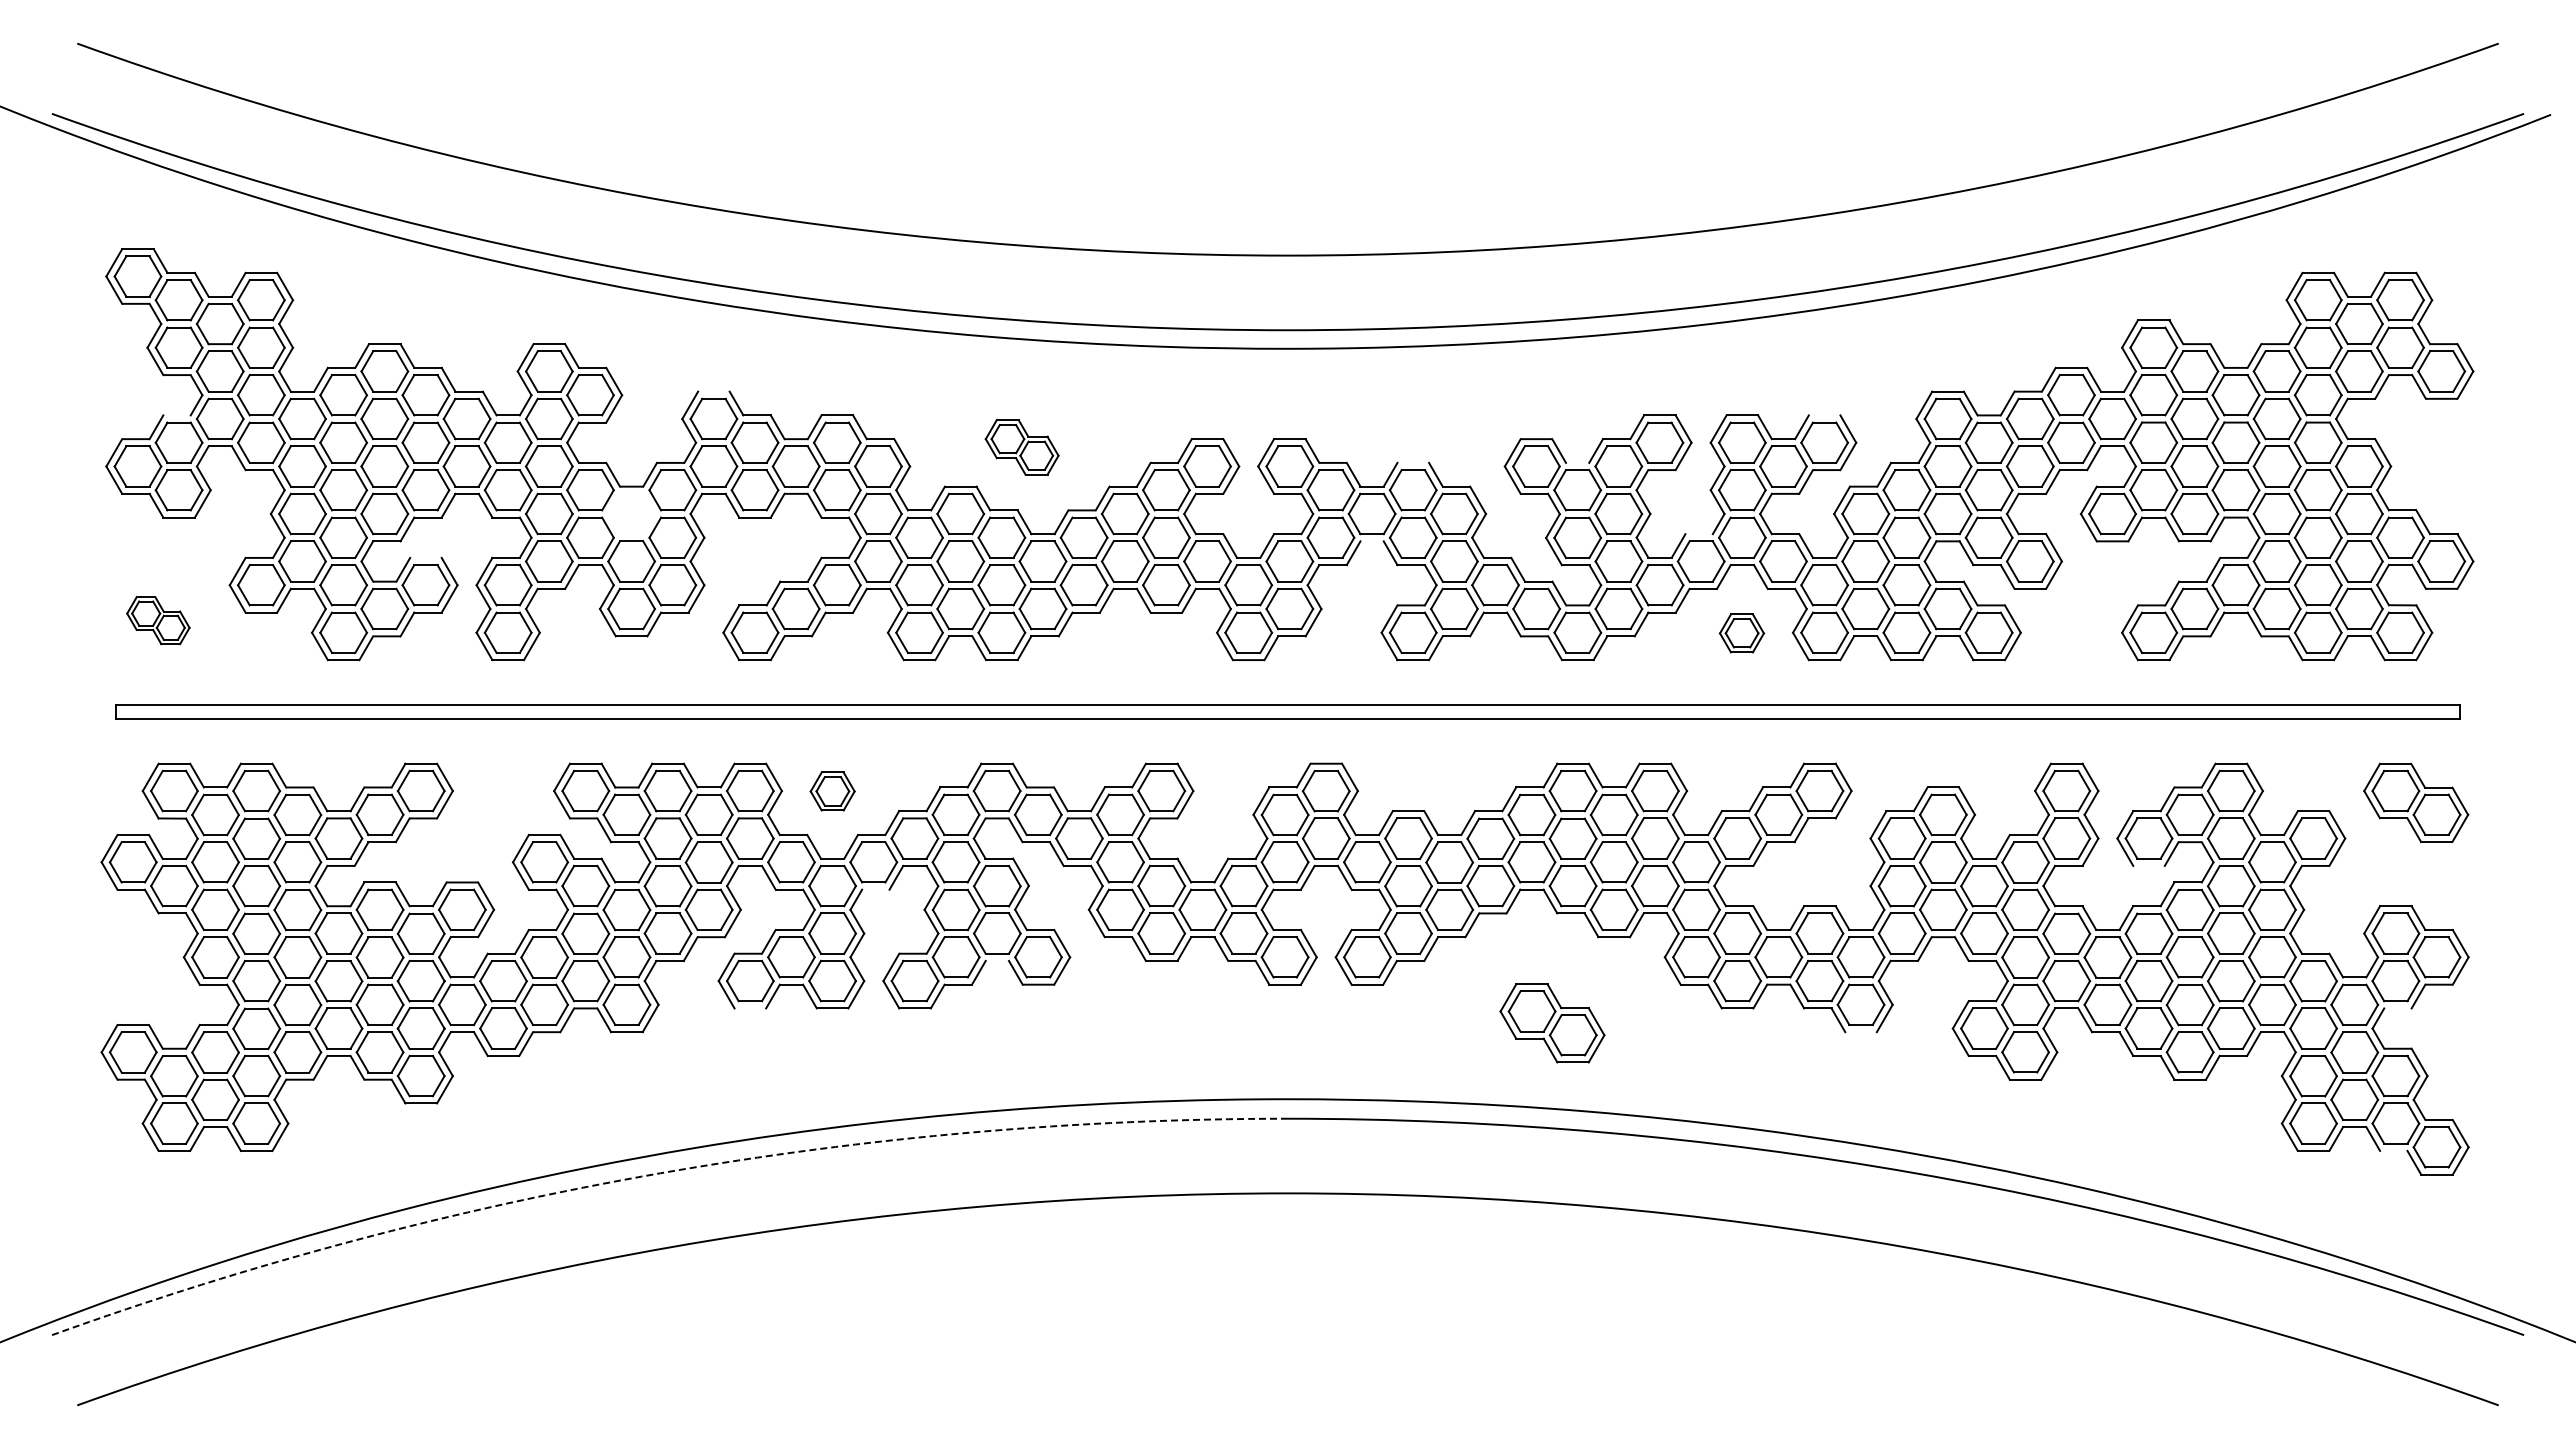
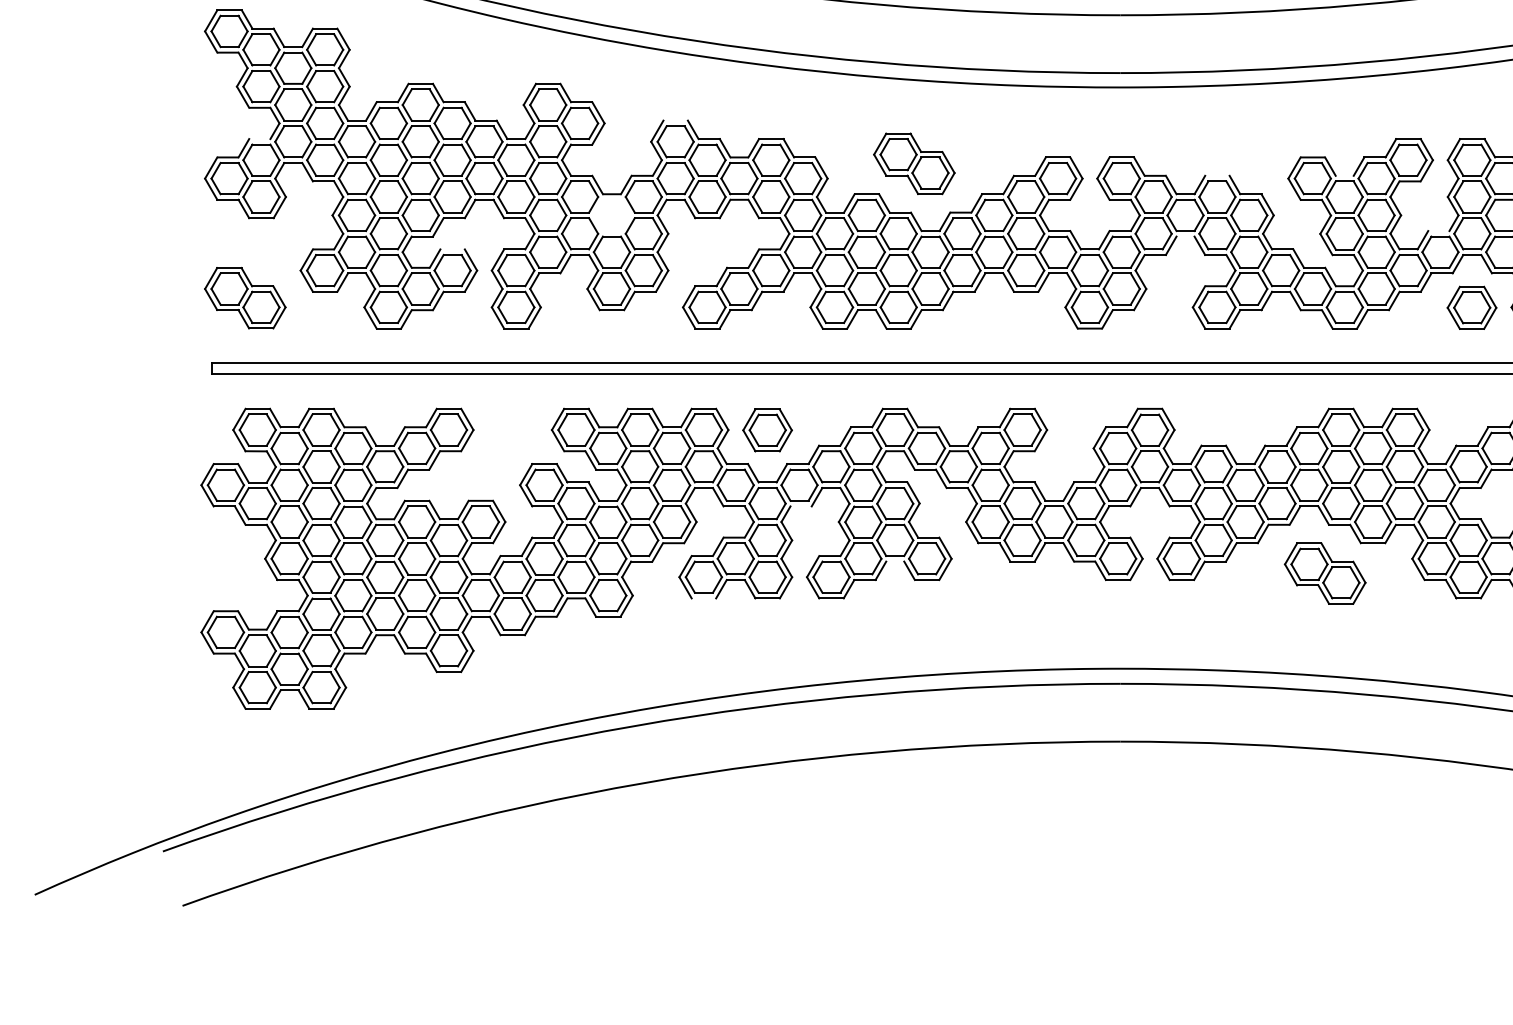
part: (1022, 447) -> (914, 163), size x1.43
part: (158, 620) -> (245, 297), size x1.67
part: (1741, 633) -> (1471, 307), size x1.43
part: (832, 791) -> (767, 430), size x1.43
part: (1552, 1023) -> (1325, 573), moved
arc: (660, 1173) -> (634, 726), dashed -> solid

